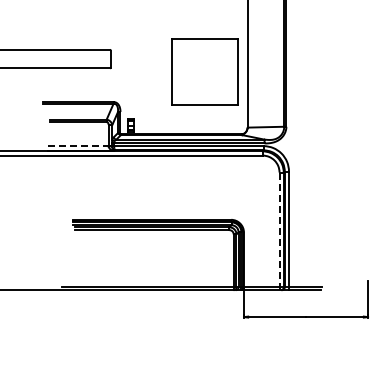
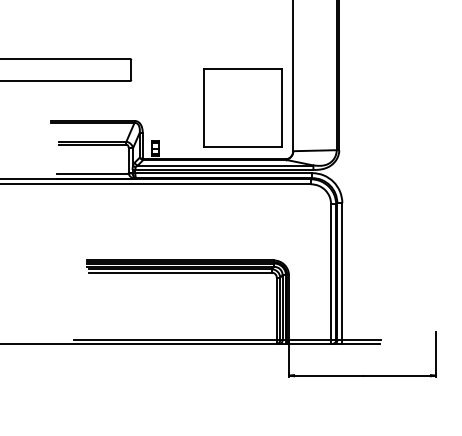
part: (204, 71) -> (242, 107), moved
line: (78, 146) -> (92, 173), dashed -> solid
line: (279, 231) -> (331, 274), dashed -> solid

